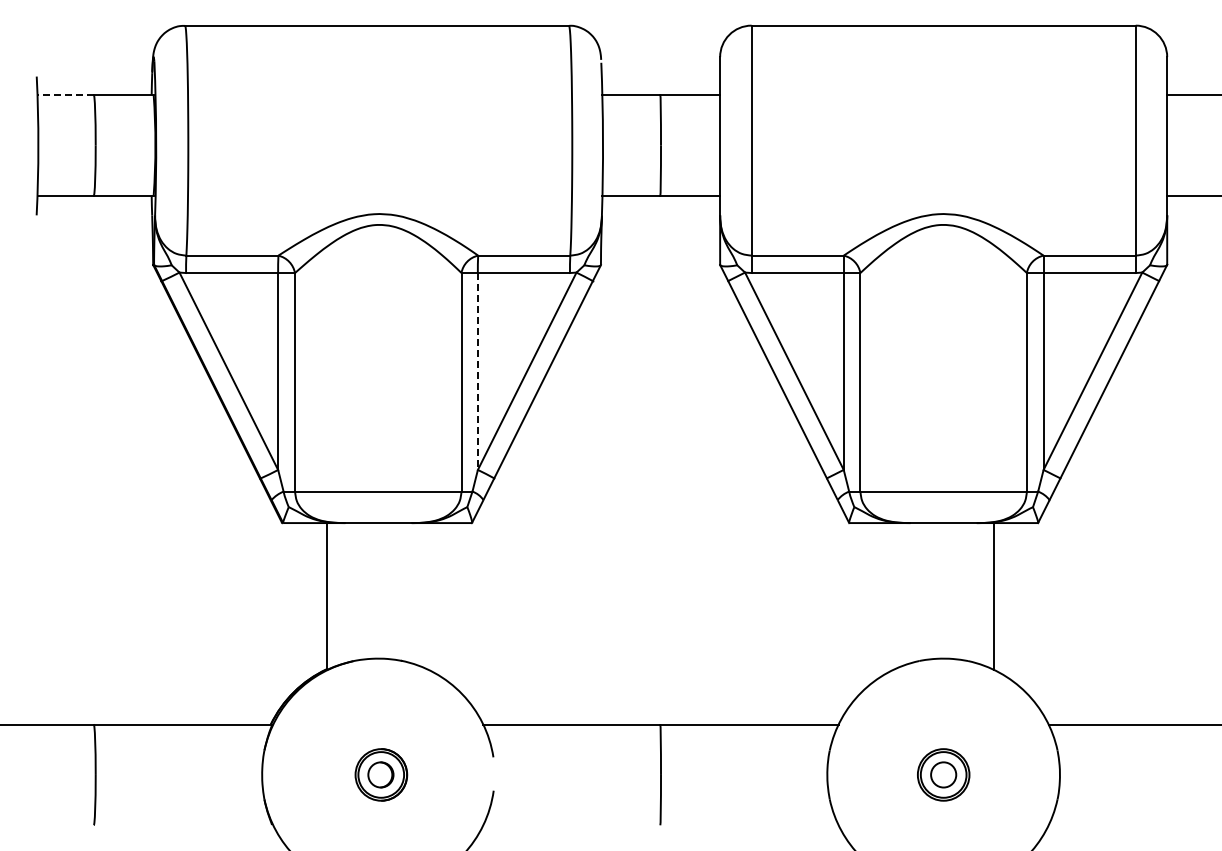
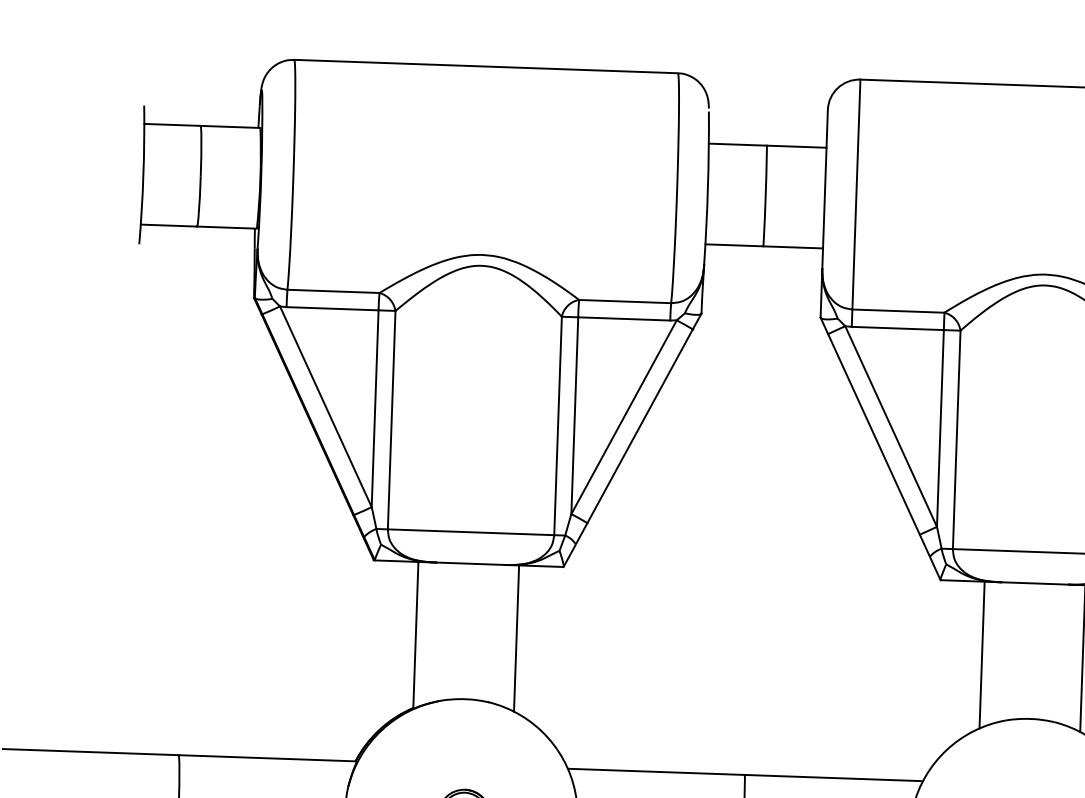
line: (65, 94) -> (172, 124), dashed -> solid
line: (477, 371) -> (574, 415), dashed -> solid
line: (427, 596) -> (516, 638), added
line: (893, 596) -> (982, 655), added

